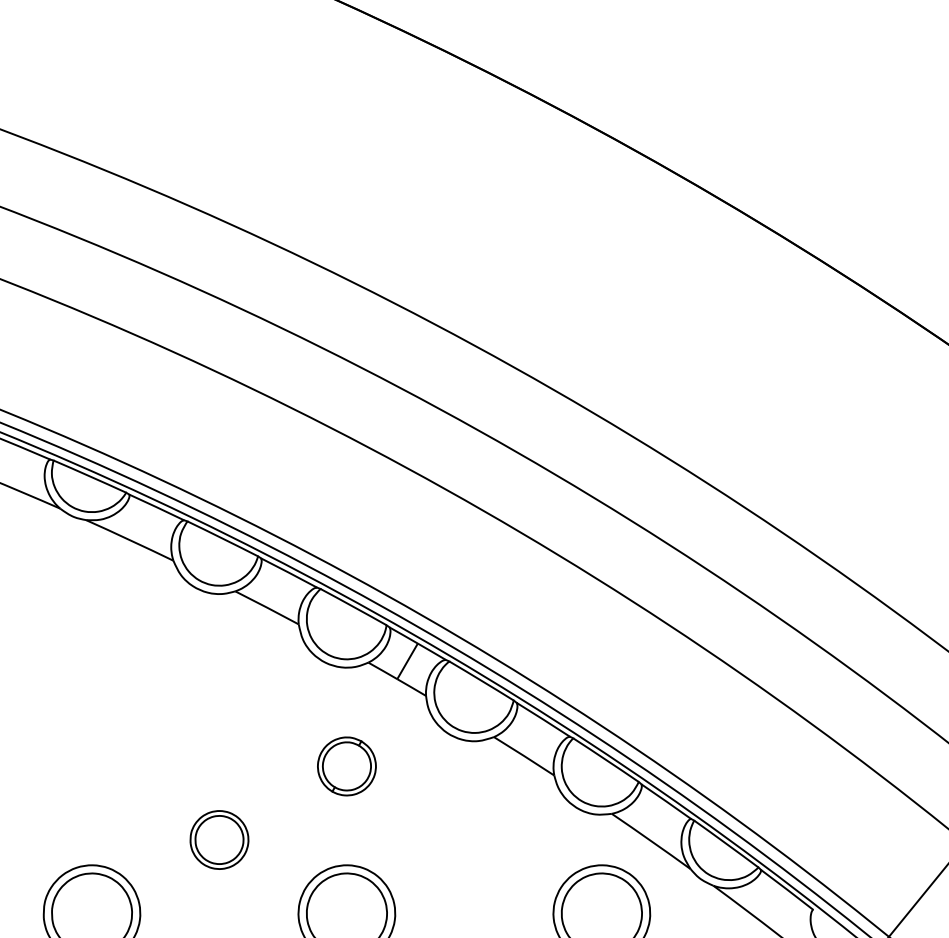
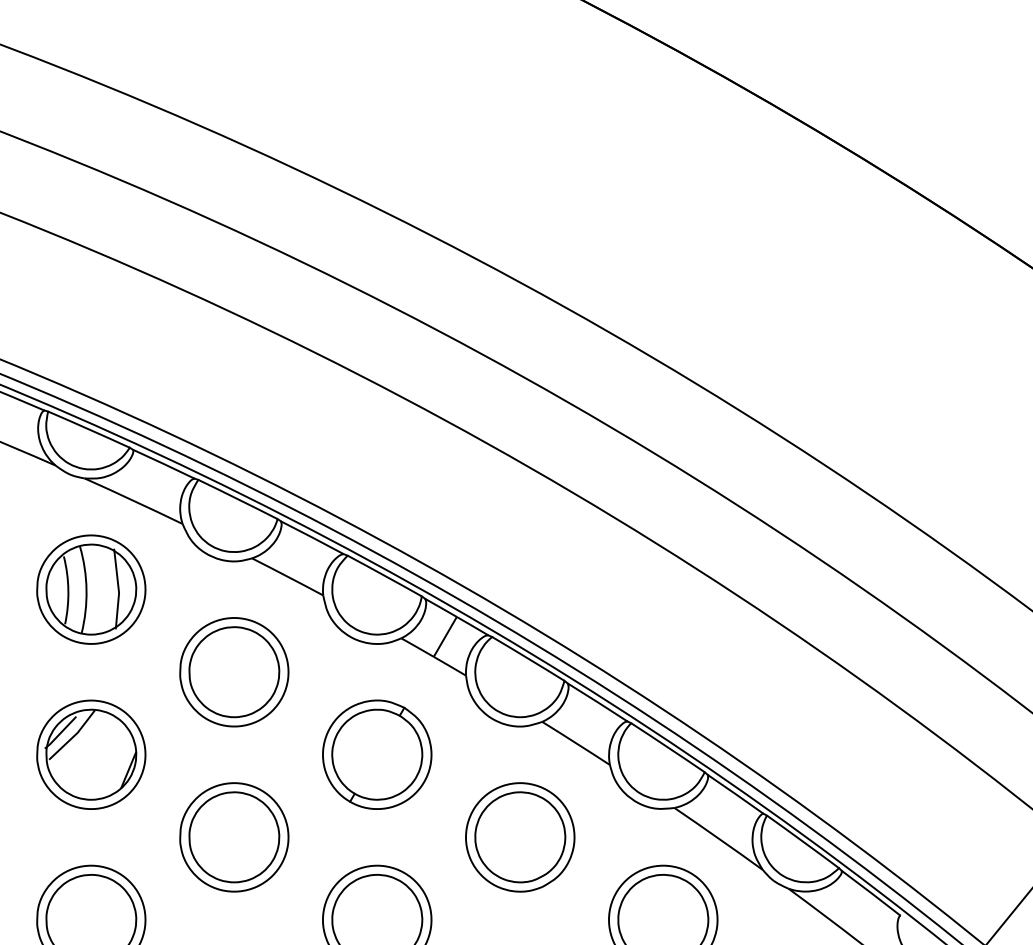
part: (91, 619) -> (90, 589), added
part: (219, 692) -> (234, 671), added
part: (91, 766) -> (90, 754), added
part: (346, 766) -> (376, 754), size x1.67
part: (219, 839) -> (234, 836), size x1.67
part: (474, 839) -> (520, 836), added

